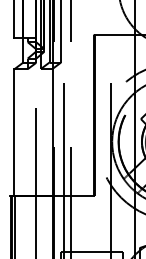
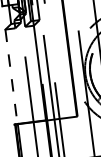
line: (14, 132) -> (11, 76), solid -> dashed

